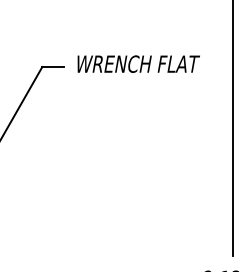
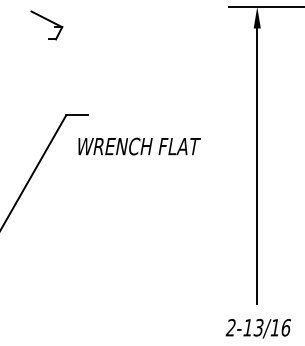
text: (138, 64) -> (139, 146), moved

